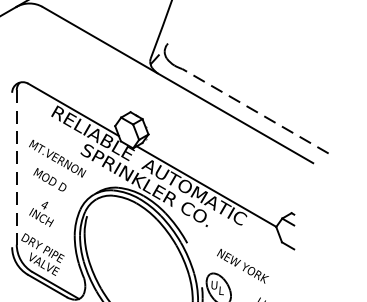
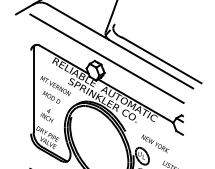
line: (152, 107) -> (106, 58), added
line: (254, 111) -> (161, 60), dashed -> solid
line: (16, 166) -> (33, 90), dashed -> solid

